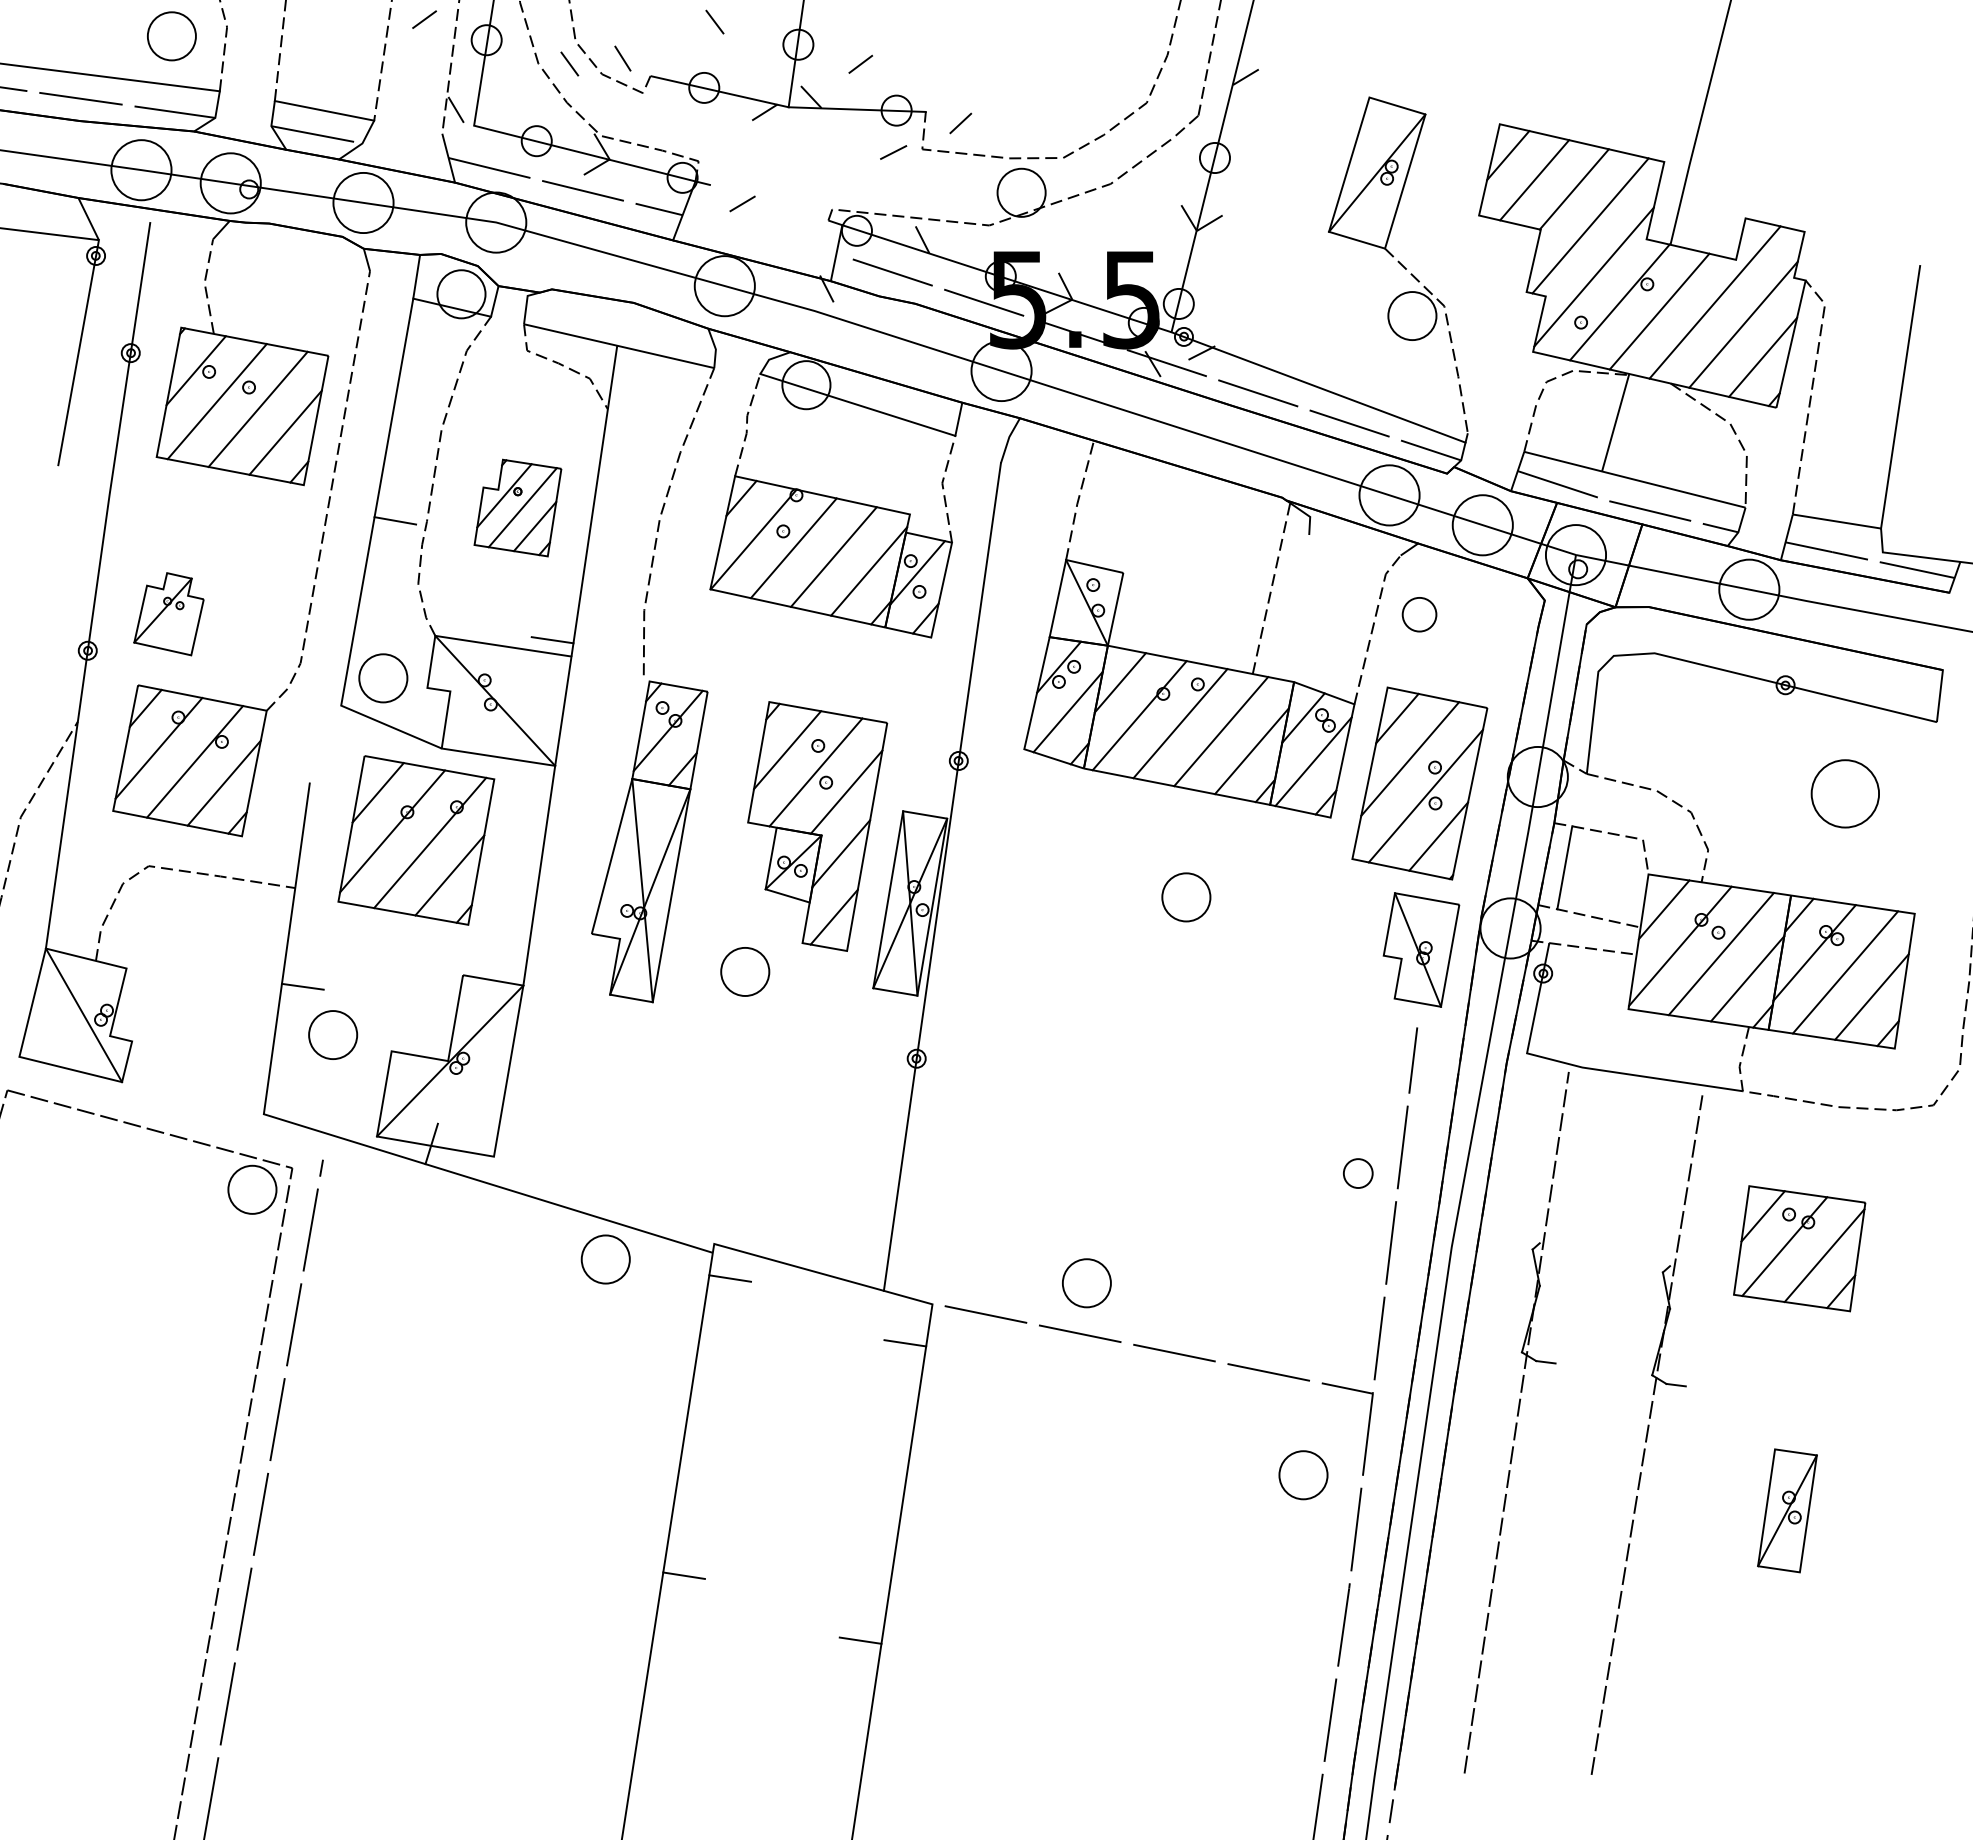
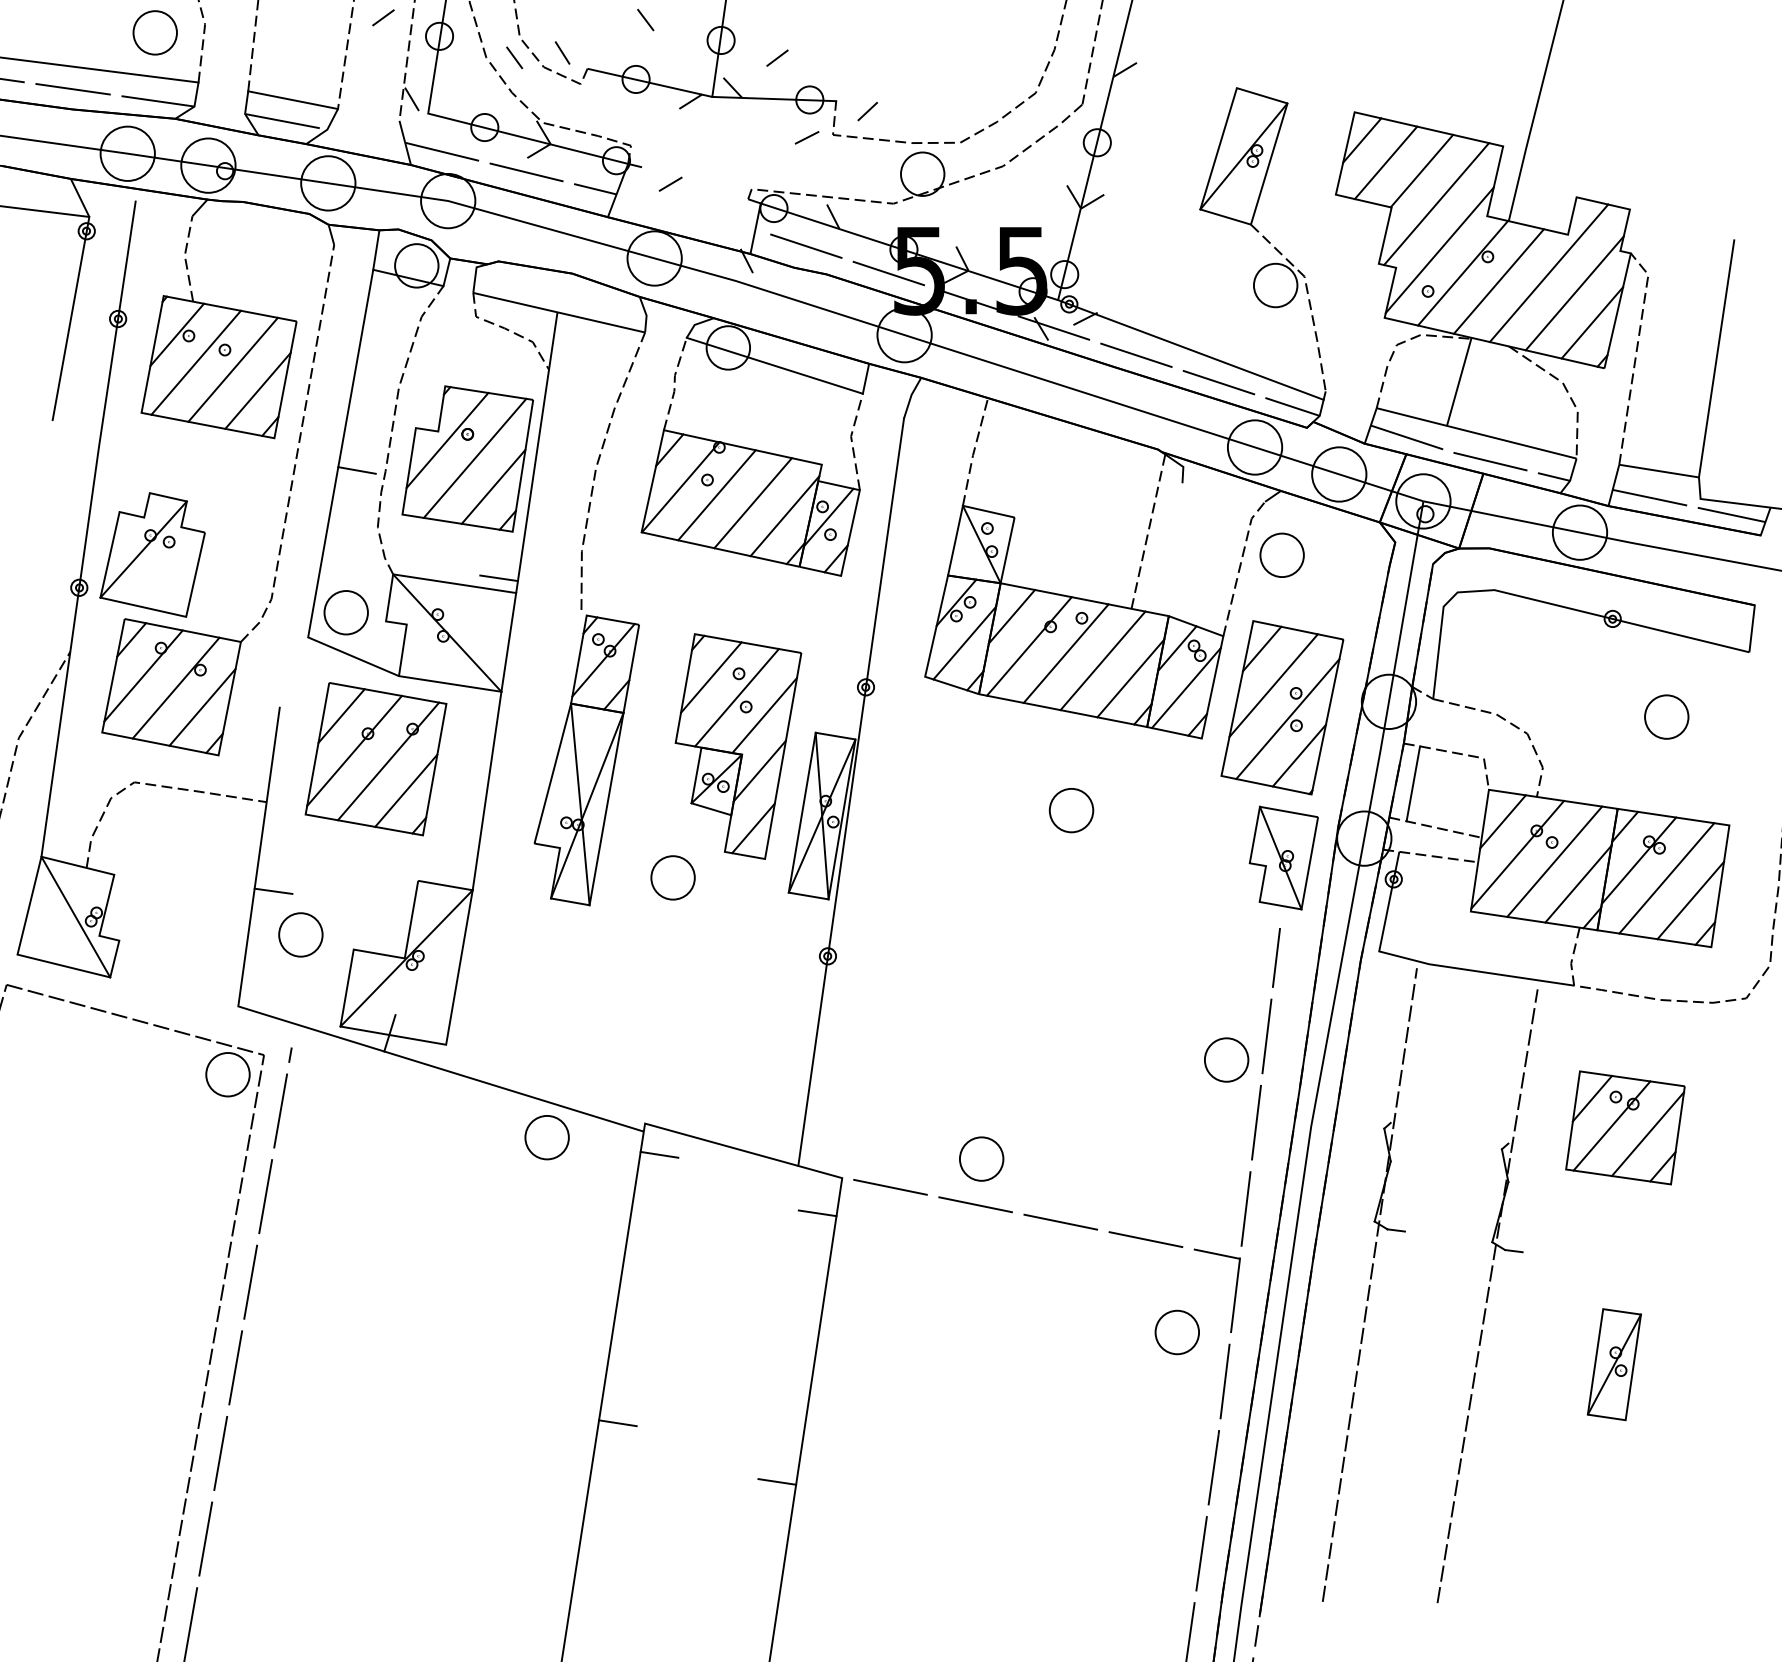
part: (517, 507) -> (467, 458), size x1.67
part: (168, 613) -> (152, 554), size x1.67
part: (1419, 614) -> (1282, 555), size x1.43
part: (1845, 793) -> (1666, 716), size x0.71
part: (1358, 1173) -> (1226, 1059), size x1.67

